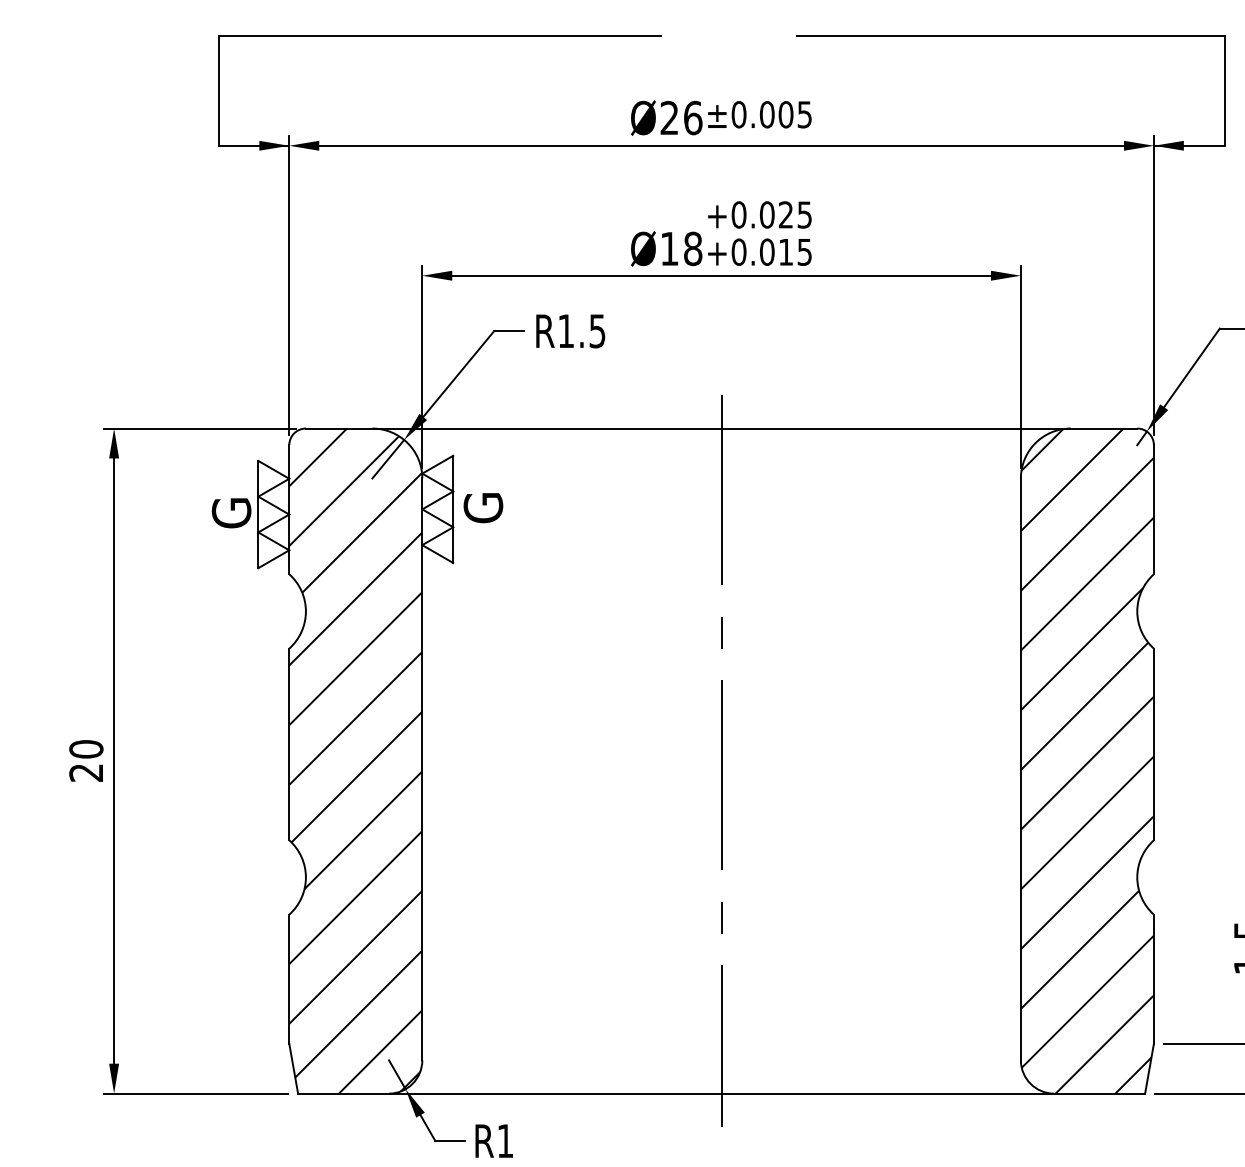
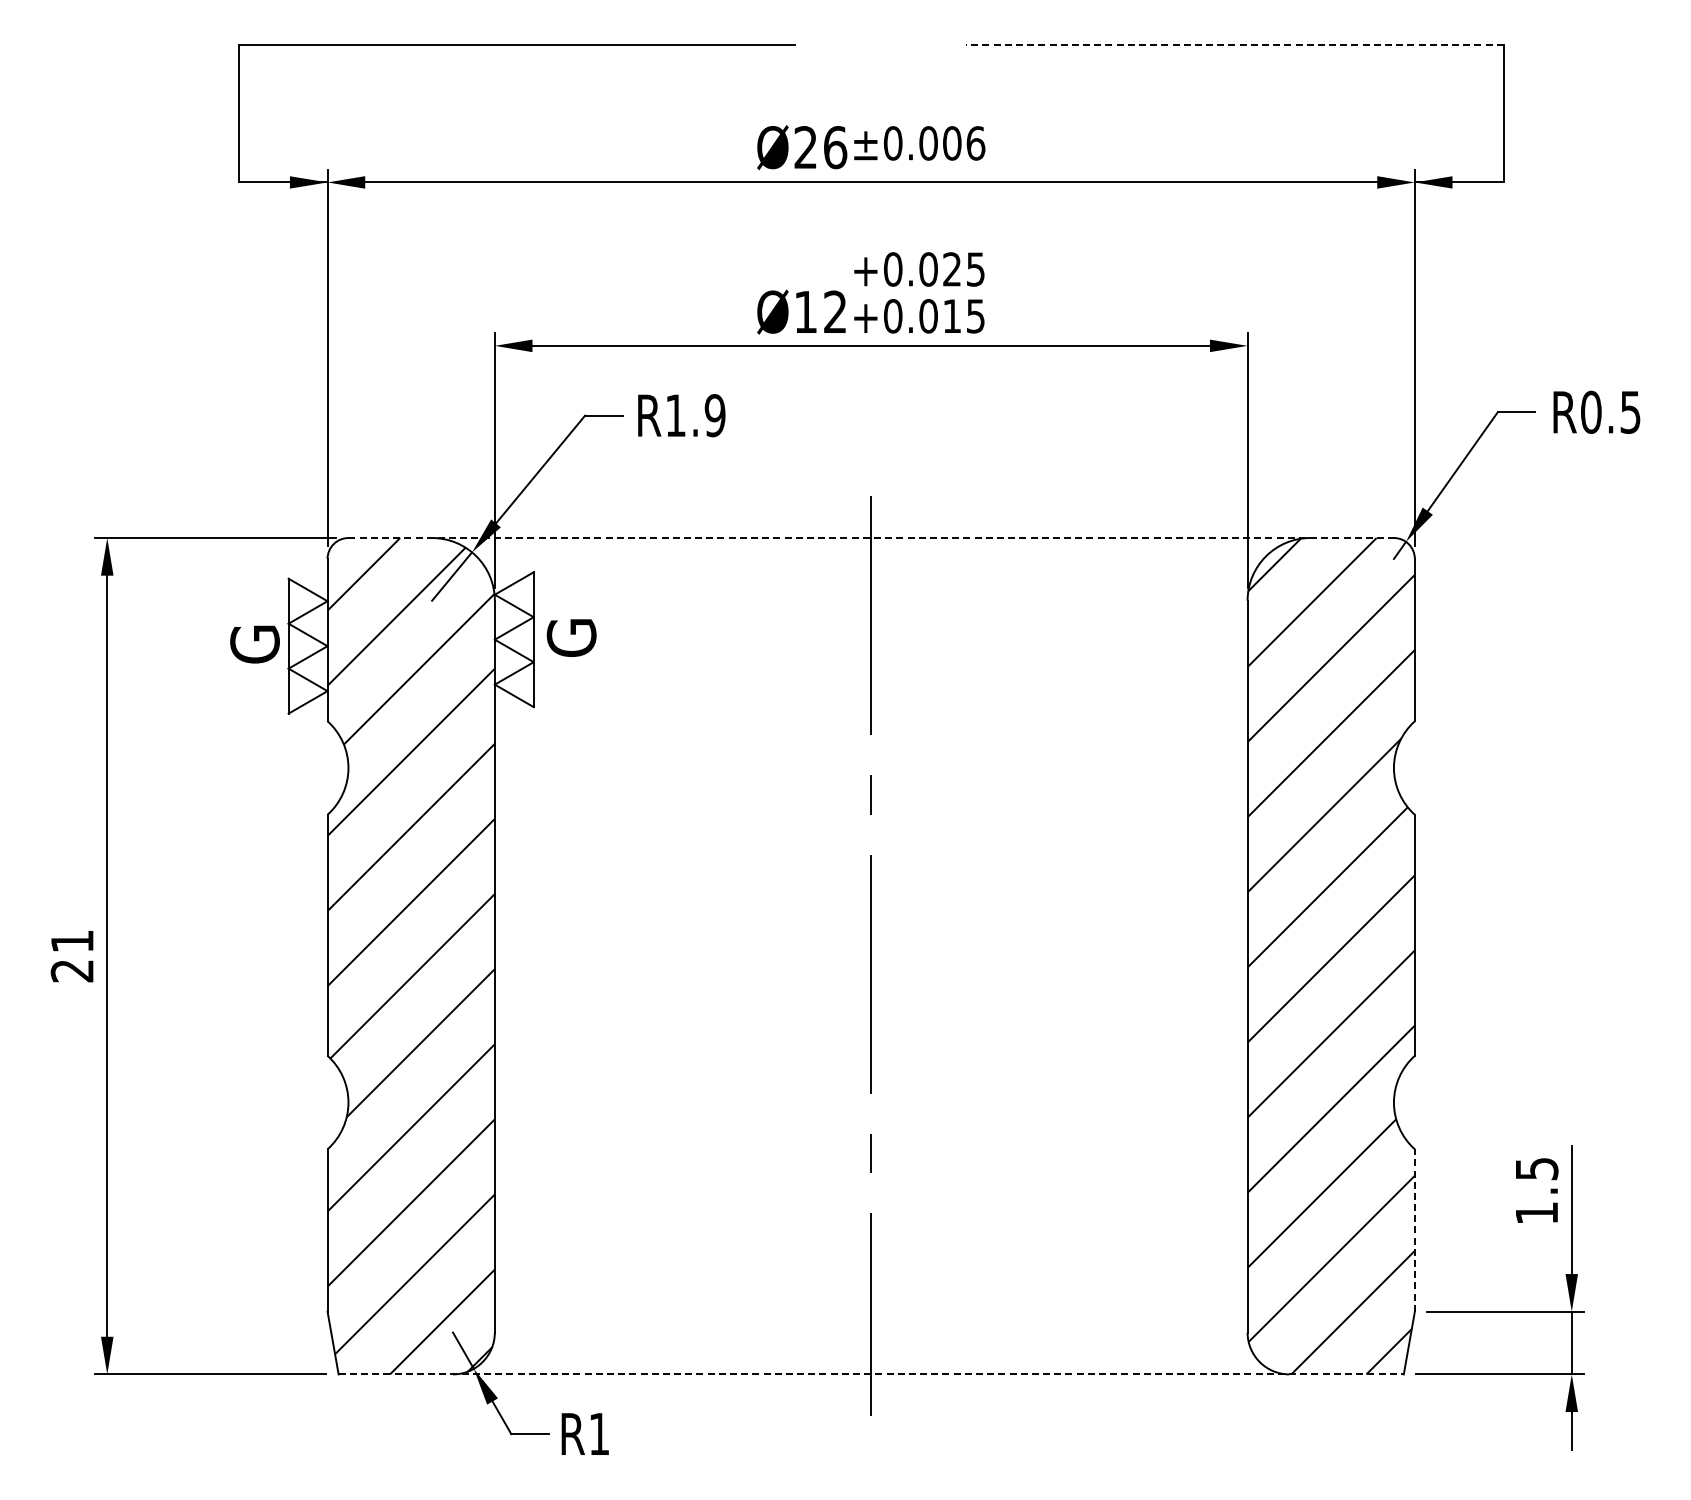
line: (1010, 36) -> (1234, 44), solid -> dashed
text: (804, 114) -> (975, 143), ±0.005 -> ±0.006
text: (693, 248) -> (835, 311), Ø18 -> Ø12
text: (596, 331) -> (714, 415), R1.5 -> R1.9
line: (721, 428) -> (871, 538), solid -> dashed
text: (86, 749) -> (72, 941), 20 -> 21
line: (1153, 979) -> (1414, 1230), solid -> dashed
line: (721, 1093) -> (871, 1374), solid -> dashed

